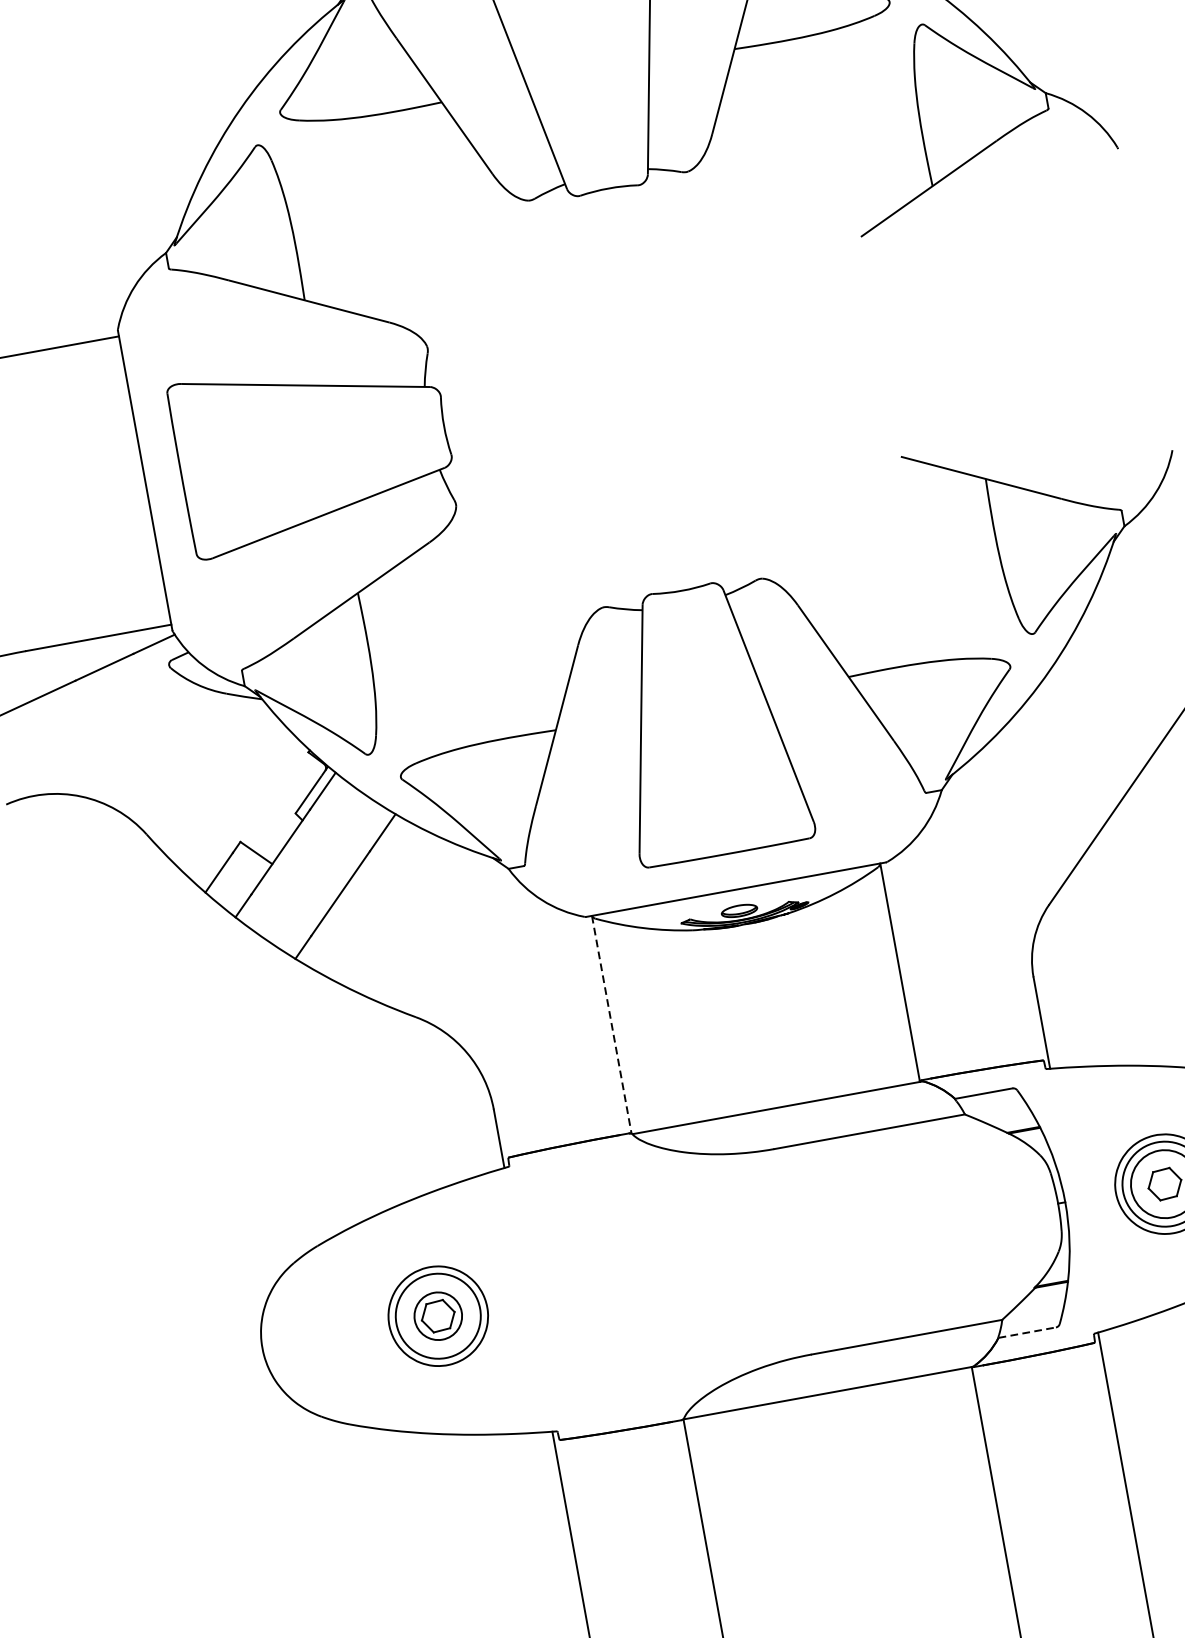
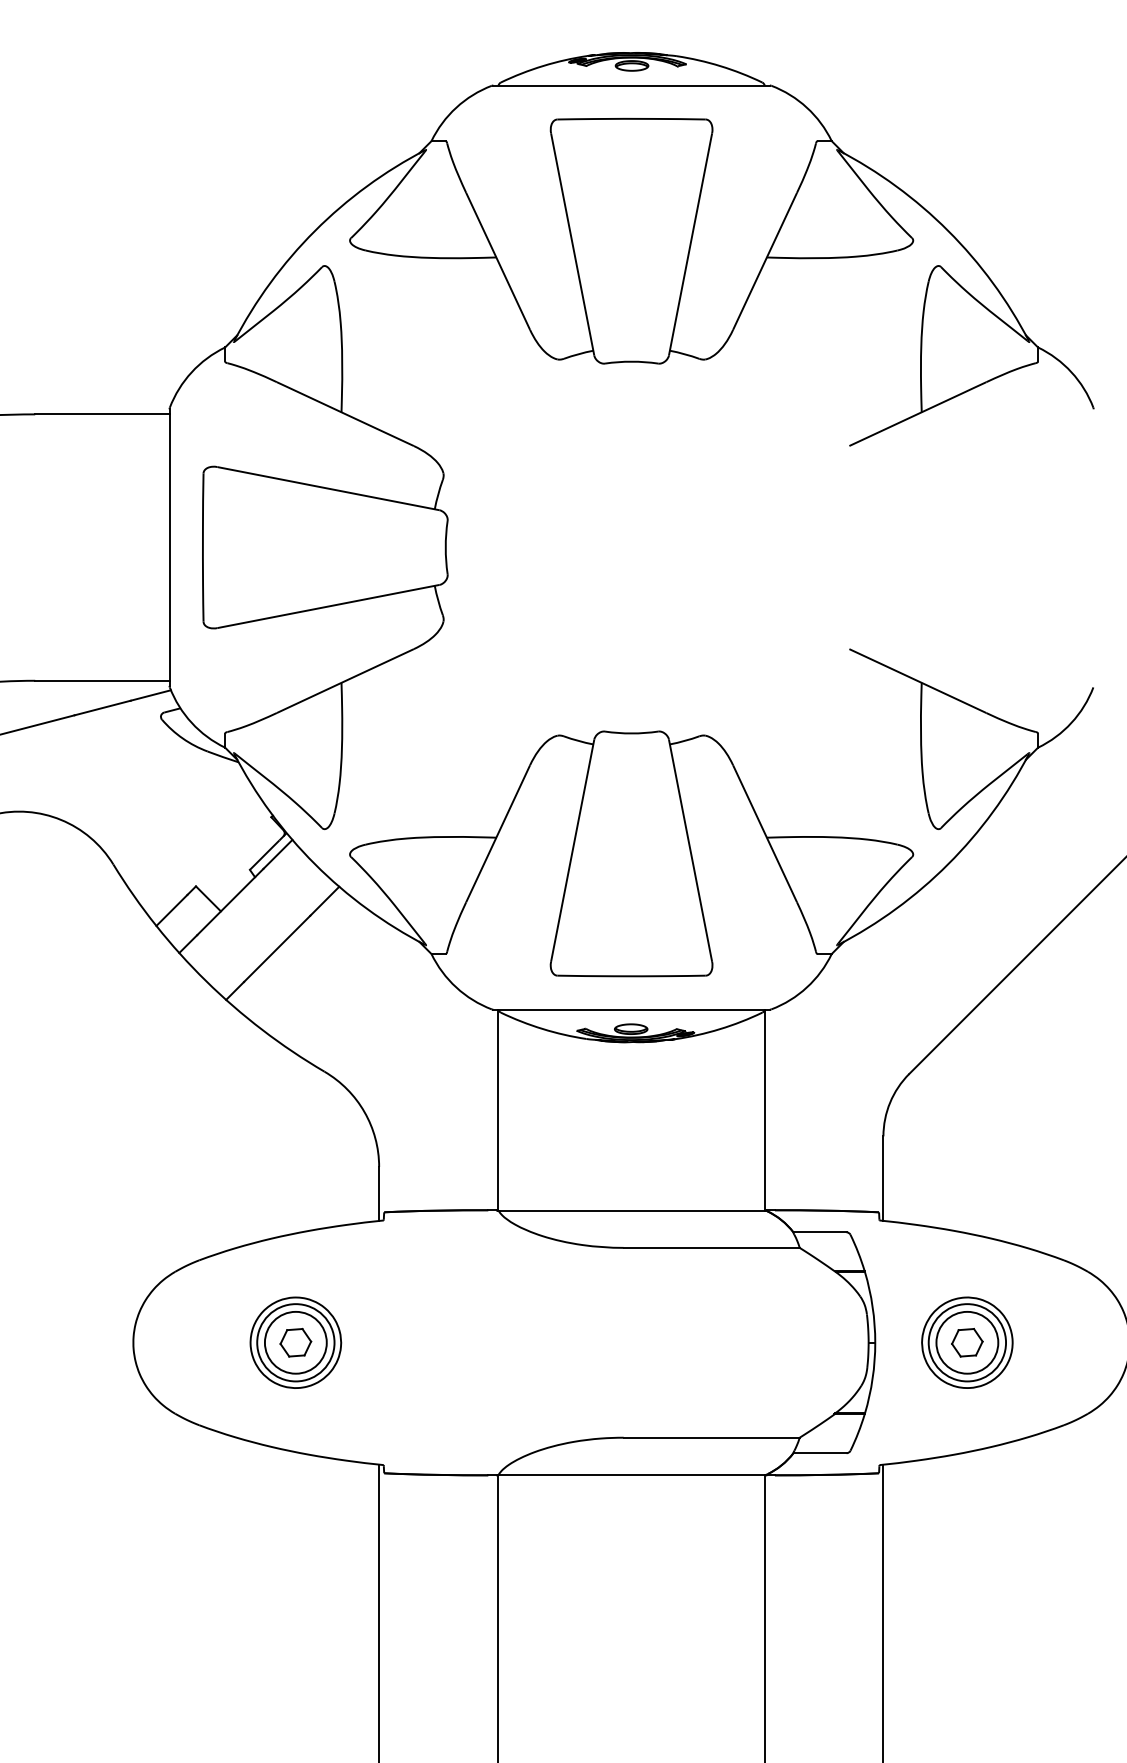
line: (611, 1025) -> (498, 1110), dashed -> solid
circle: (437, 1316) -> (295, 1342), size x1.43
line: (1027, 1332) -> (820, 1453), dashed -> solid

